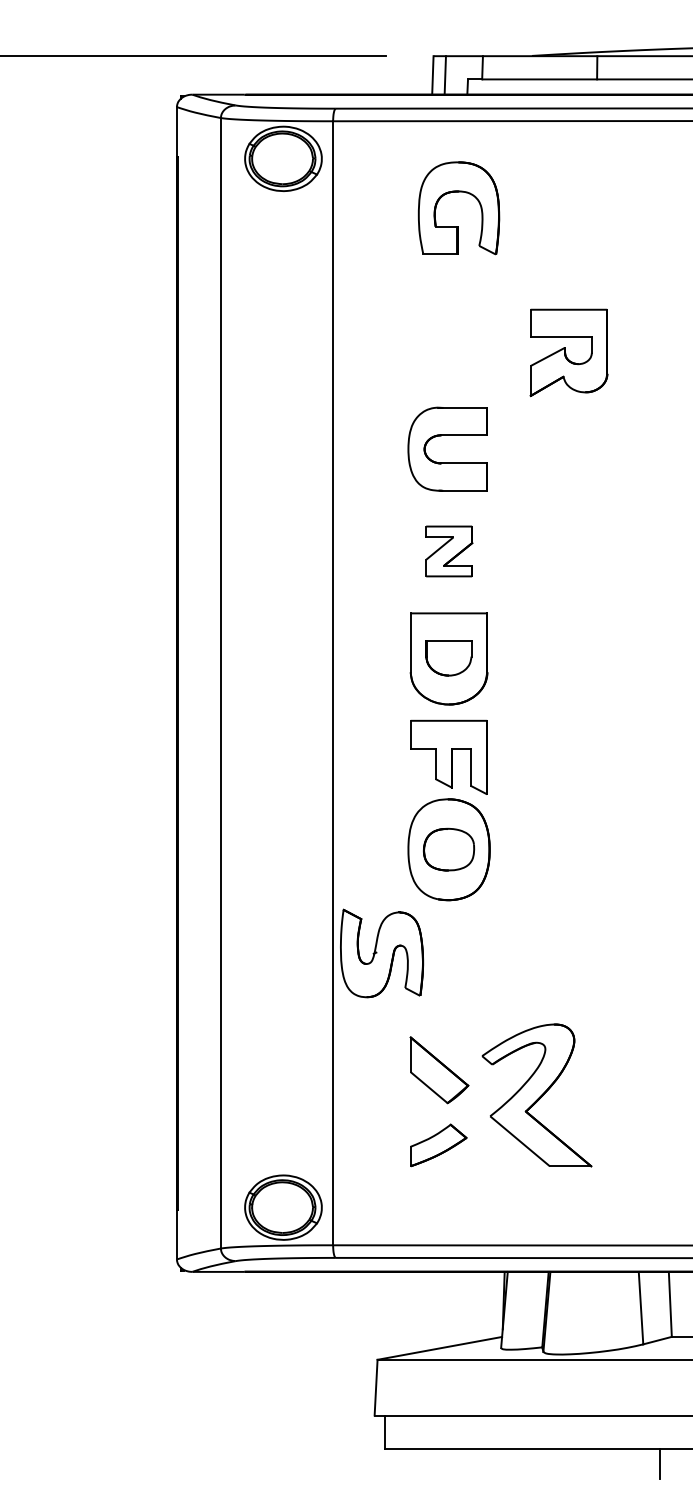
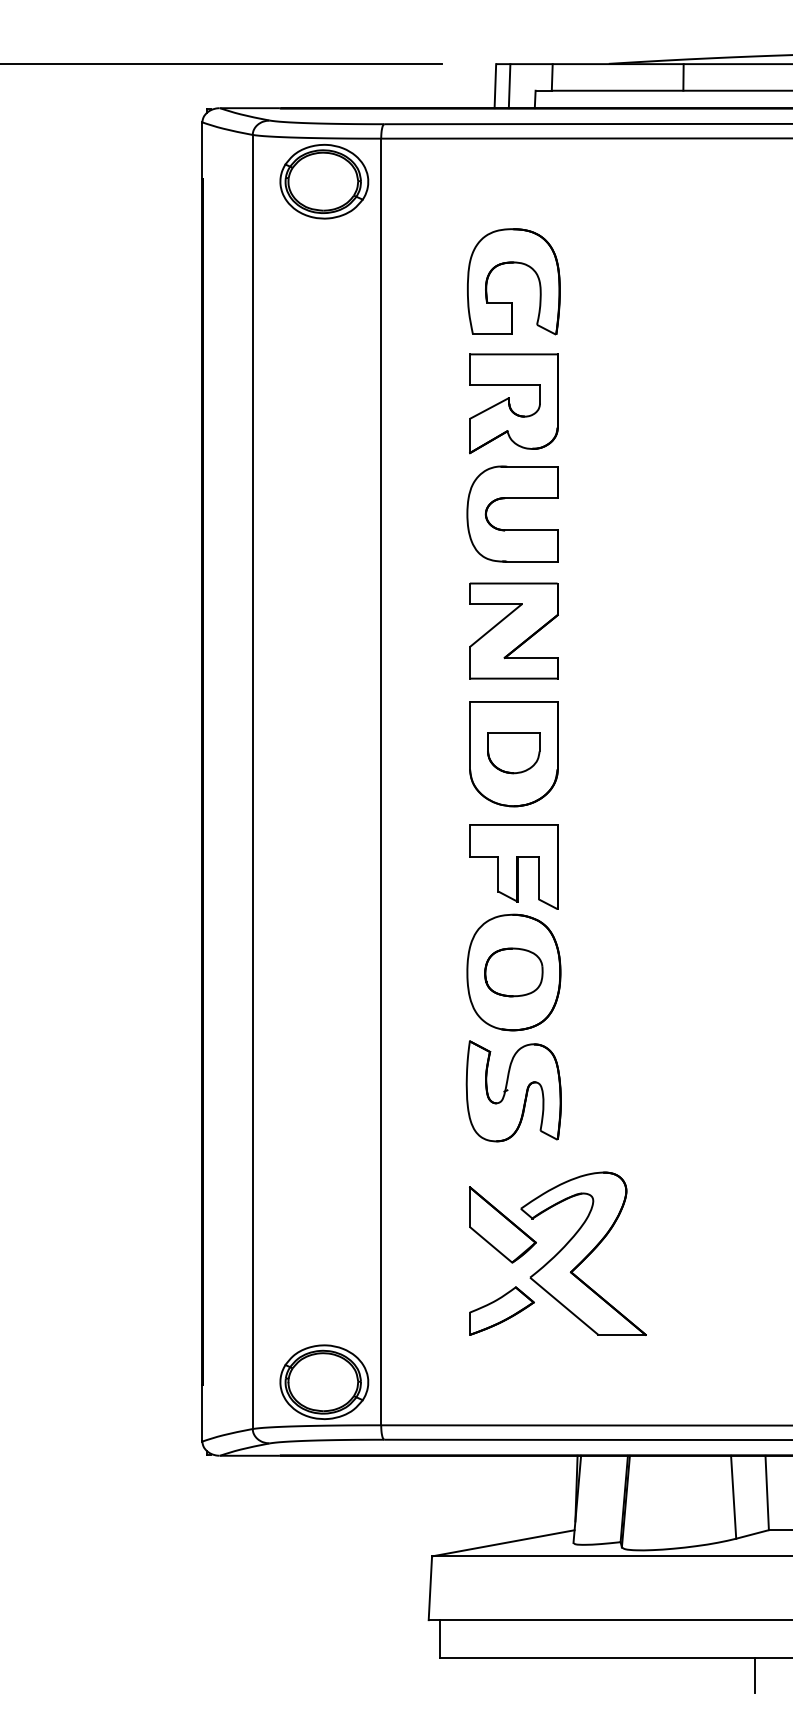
part: (458, 192) -> (513, 263), moved
part: (568, 352) -> (513, 403), moved
part: (449, 551) -> (514, 631), size x1.67
part: (382, 953) -> (514, 1091), moved
part: (536, 1095) -> (583, 1253), moved

